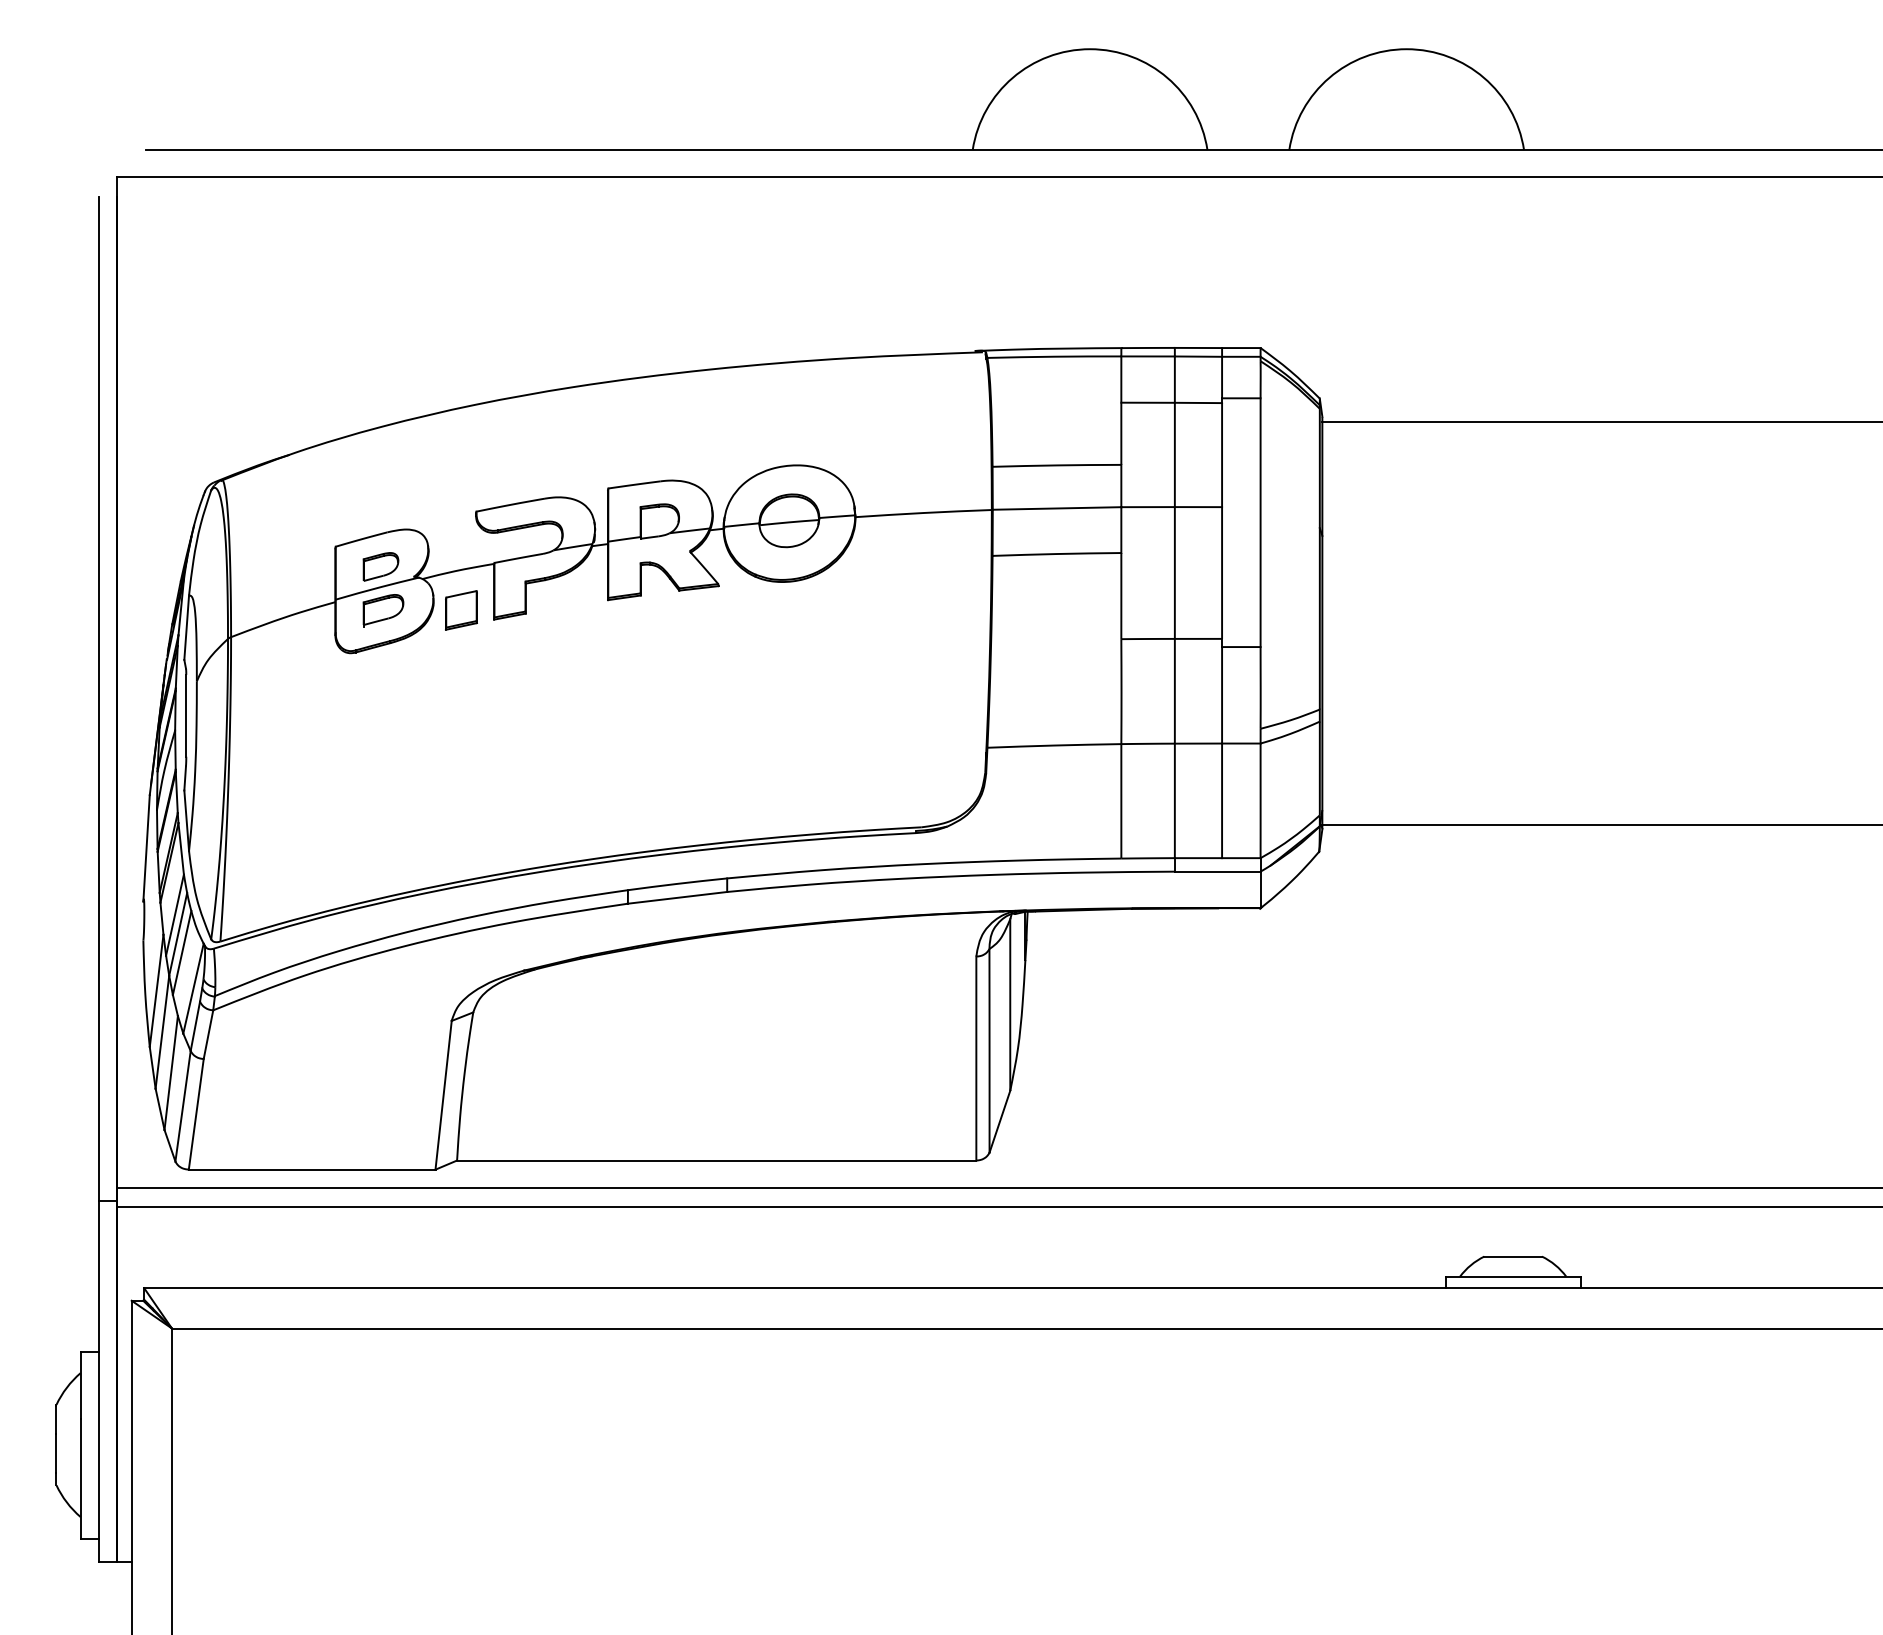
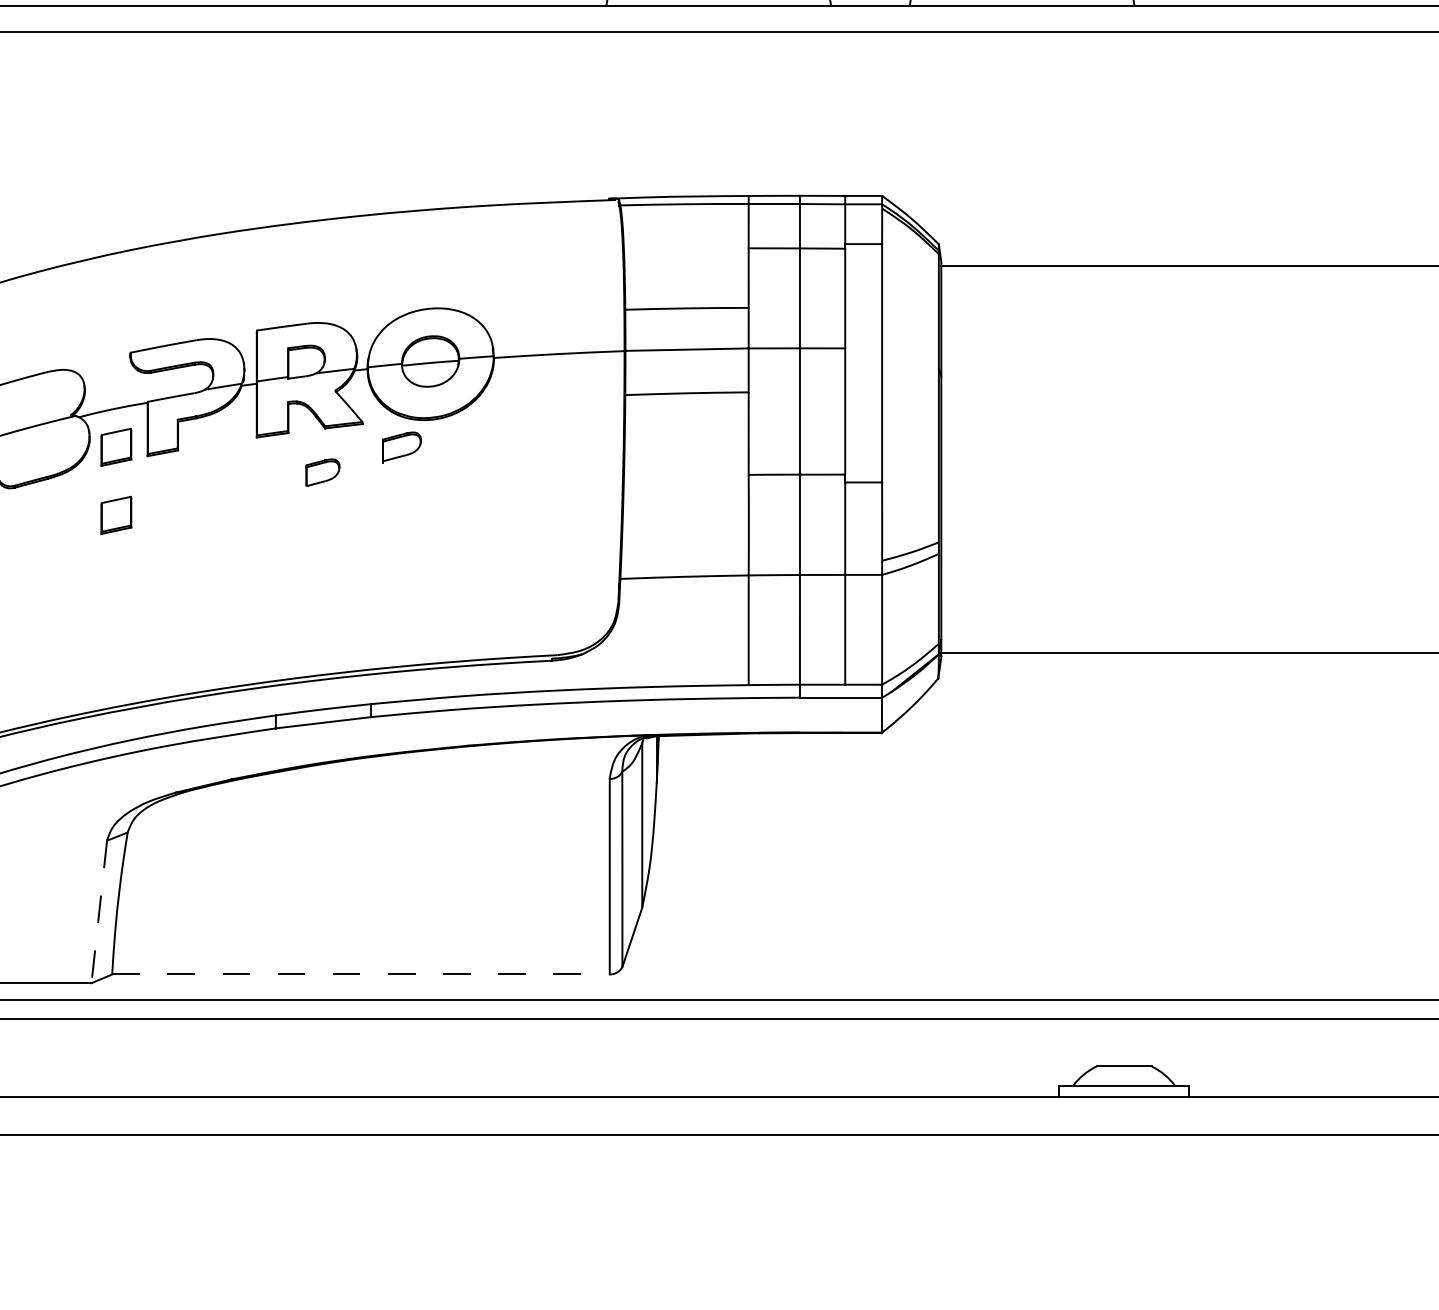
part: (380, 566) -> (322, 472), moved
part: (383, 610) -> (401, 447), moved
part: (461, 681) -> (116, 515), added
line: (443, 1095) -> (99, 912), solid -> dashed
line: (716, 1160) -> (360, 974), solid -> dashed

